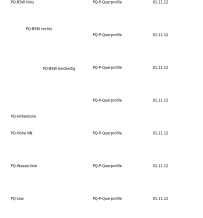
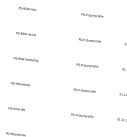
text: (38, 28) -> (25, 33), moved
text: (58, 68) -> (25, 59), moved
text: (23, 115) -> (20, 83), moved

